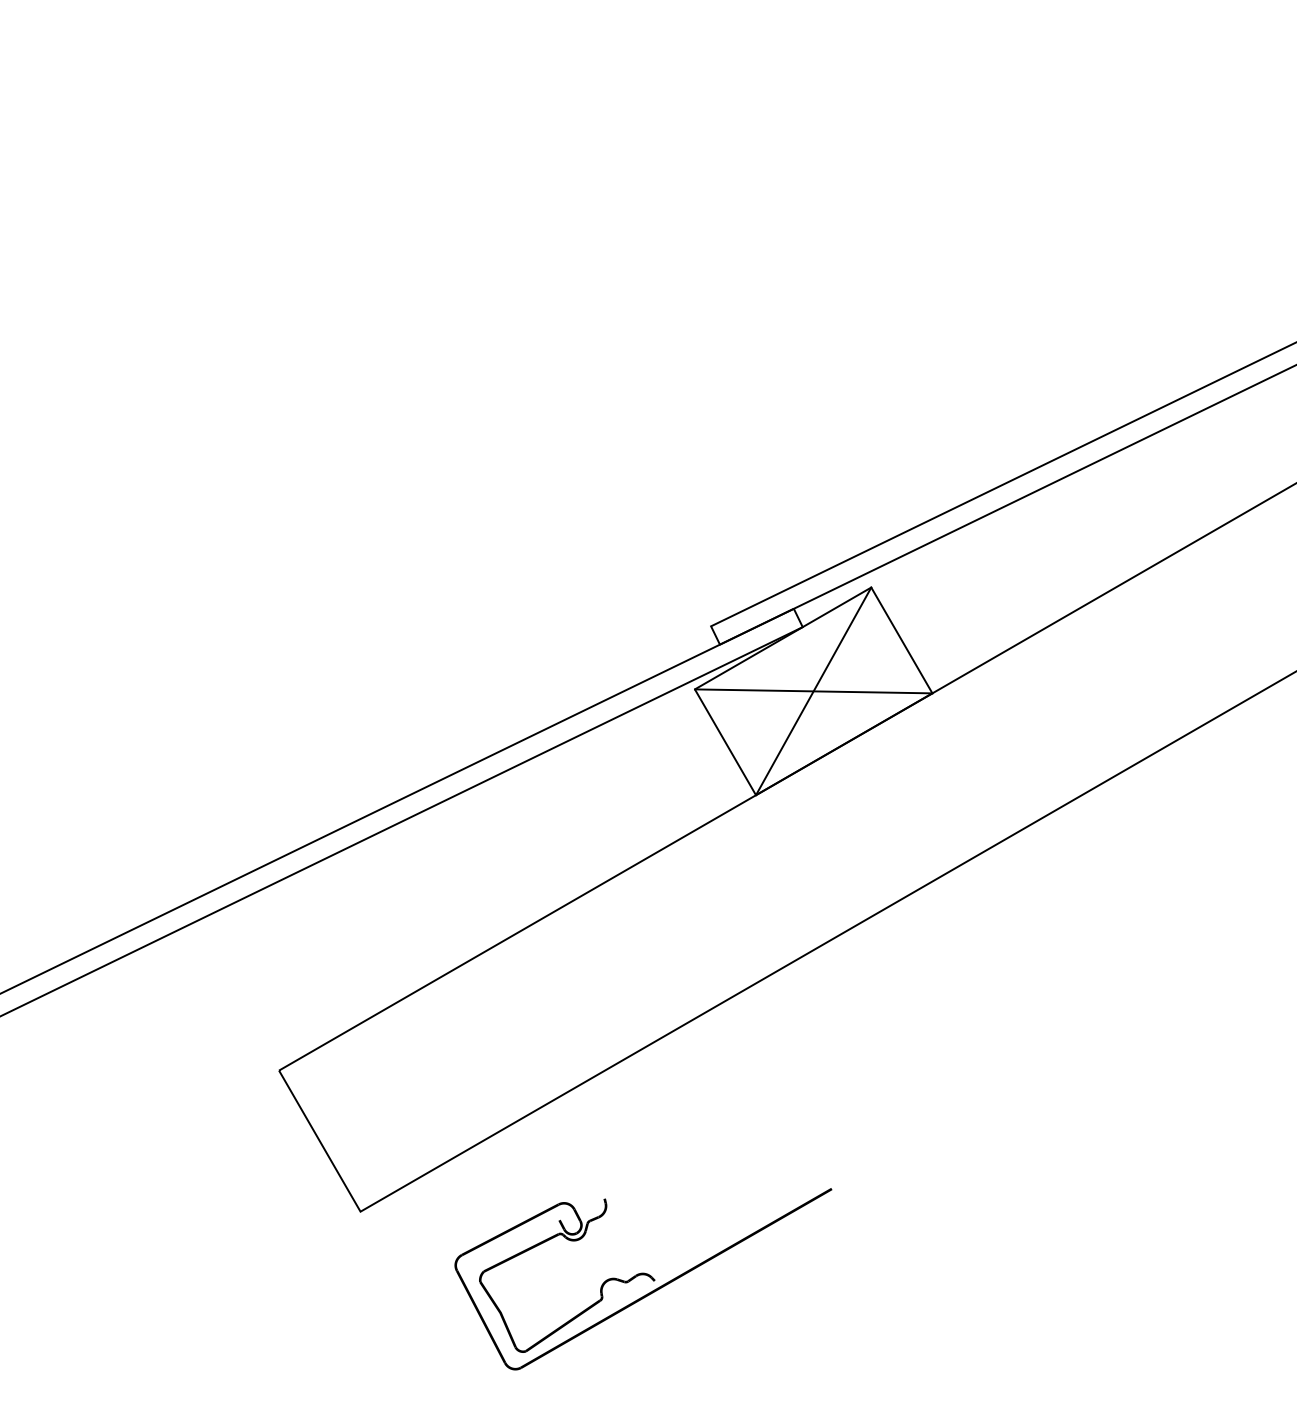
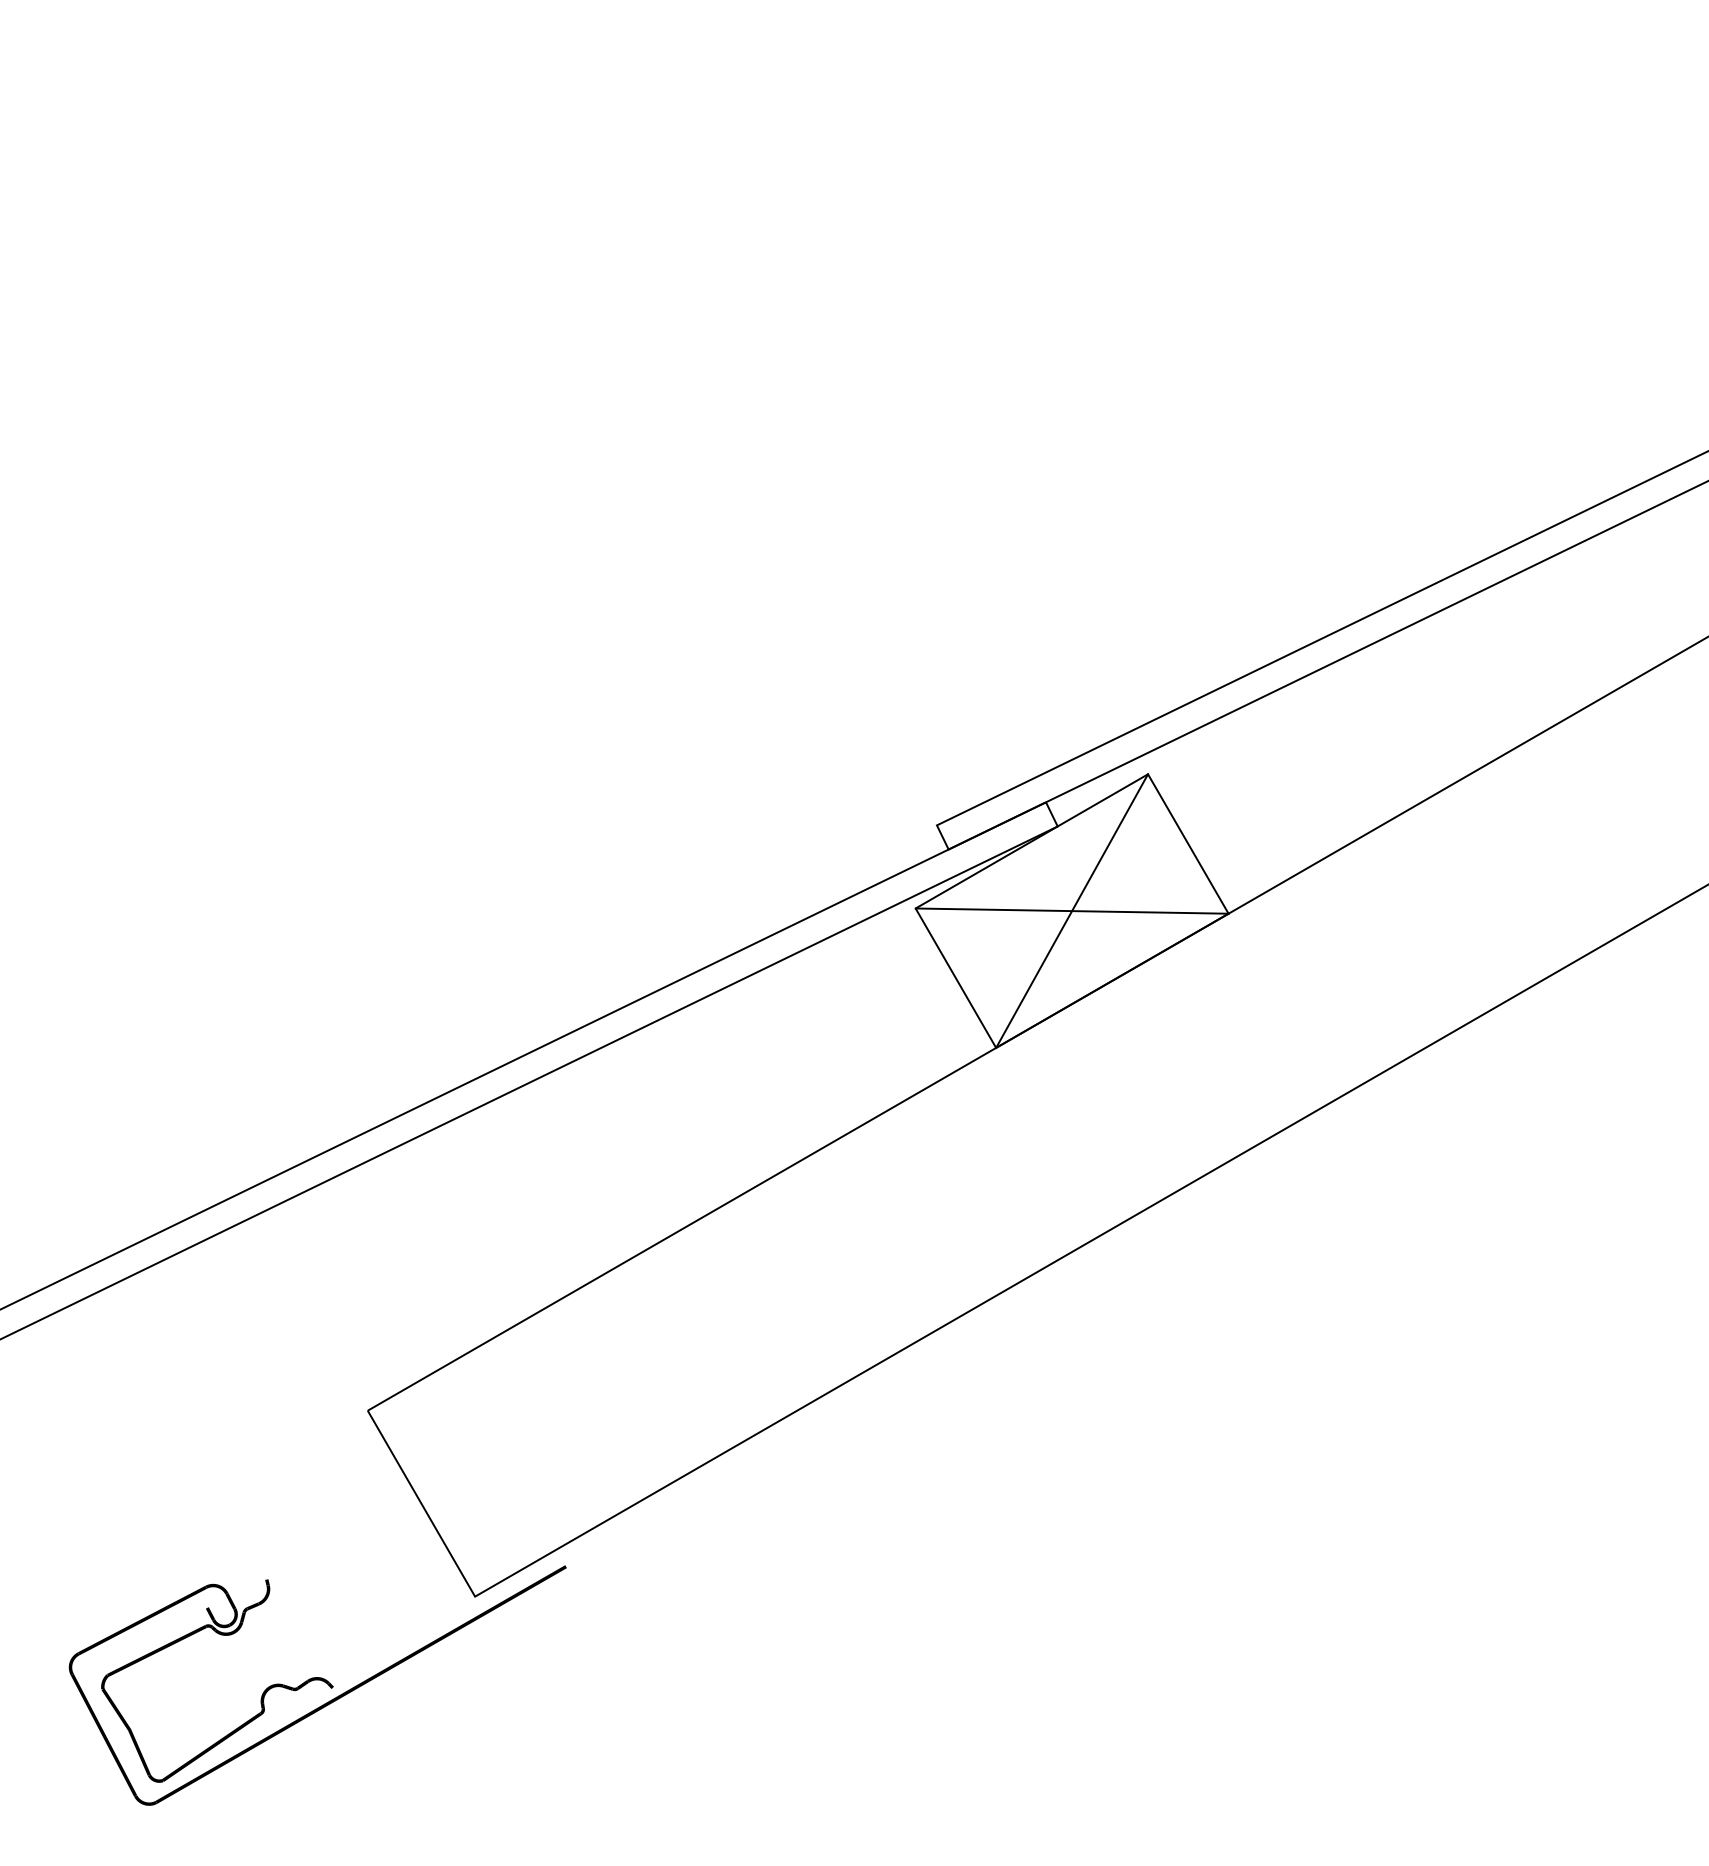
part: (643, 1279) -> (317, 1685), moved

